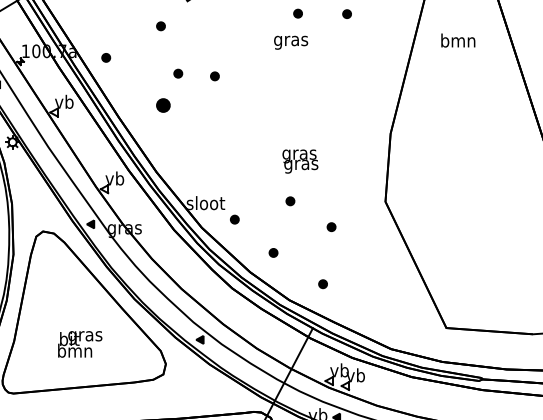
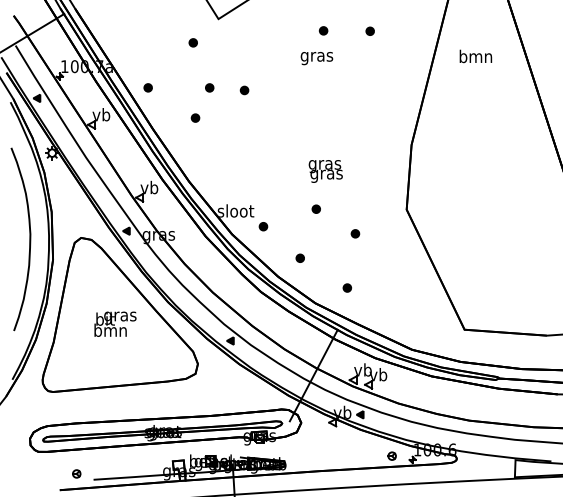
part: (105, 57) -> (147, 87), moved
part: (163, 104) -> (195, 117), size x0.62
text: (80, 343) -> (115, 323), moved

